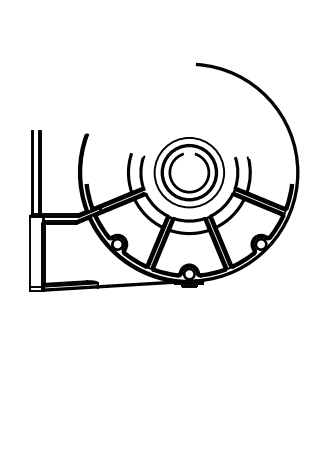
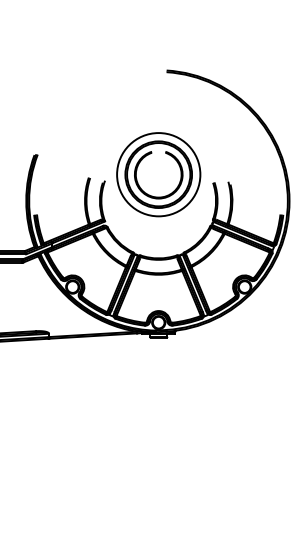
part: (188, 172) -> (157, 174), moved

